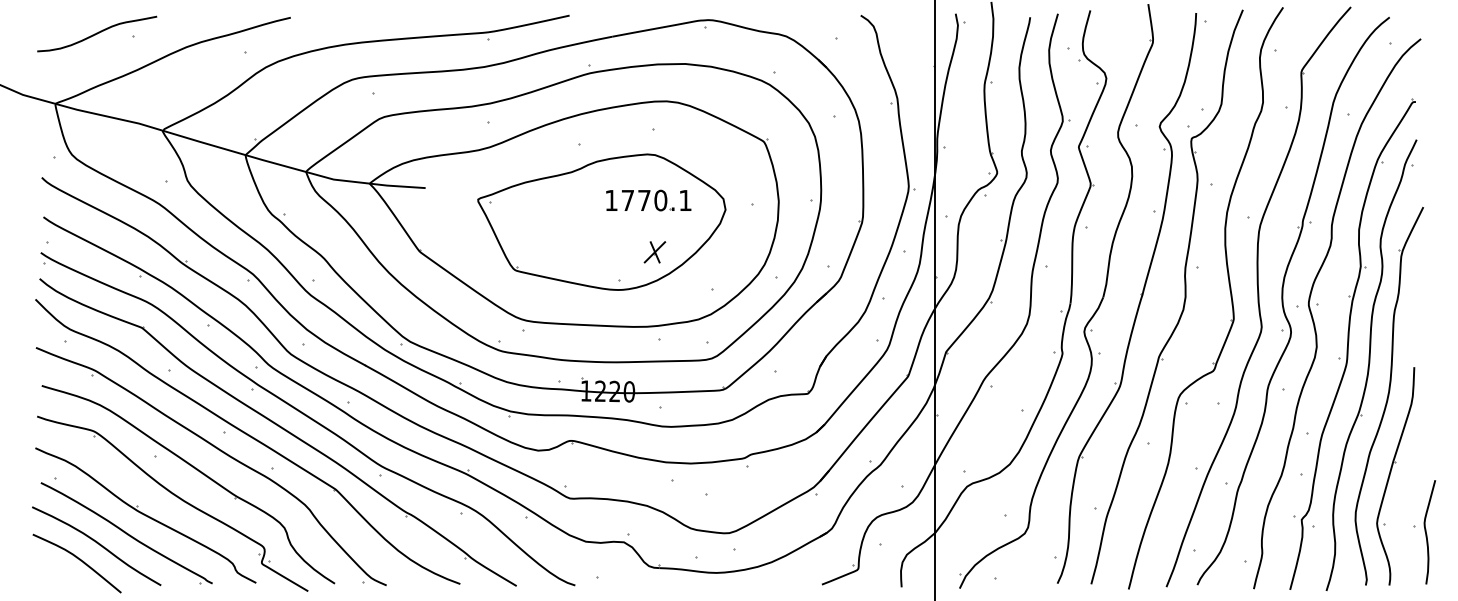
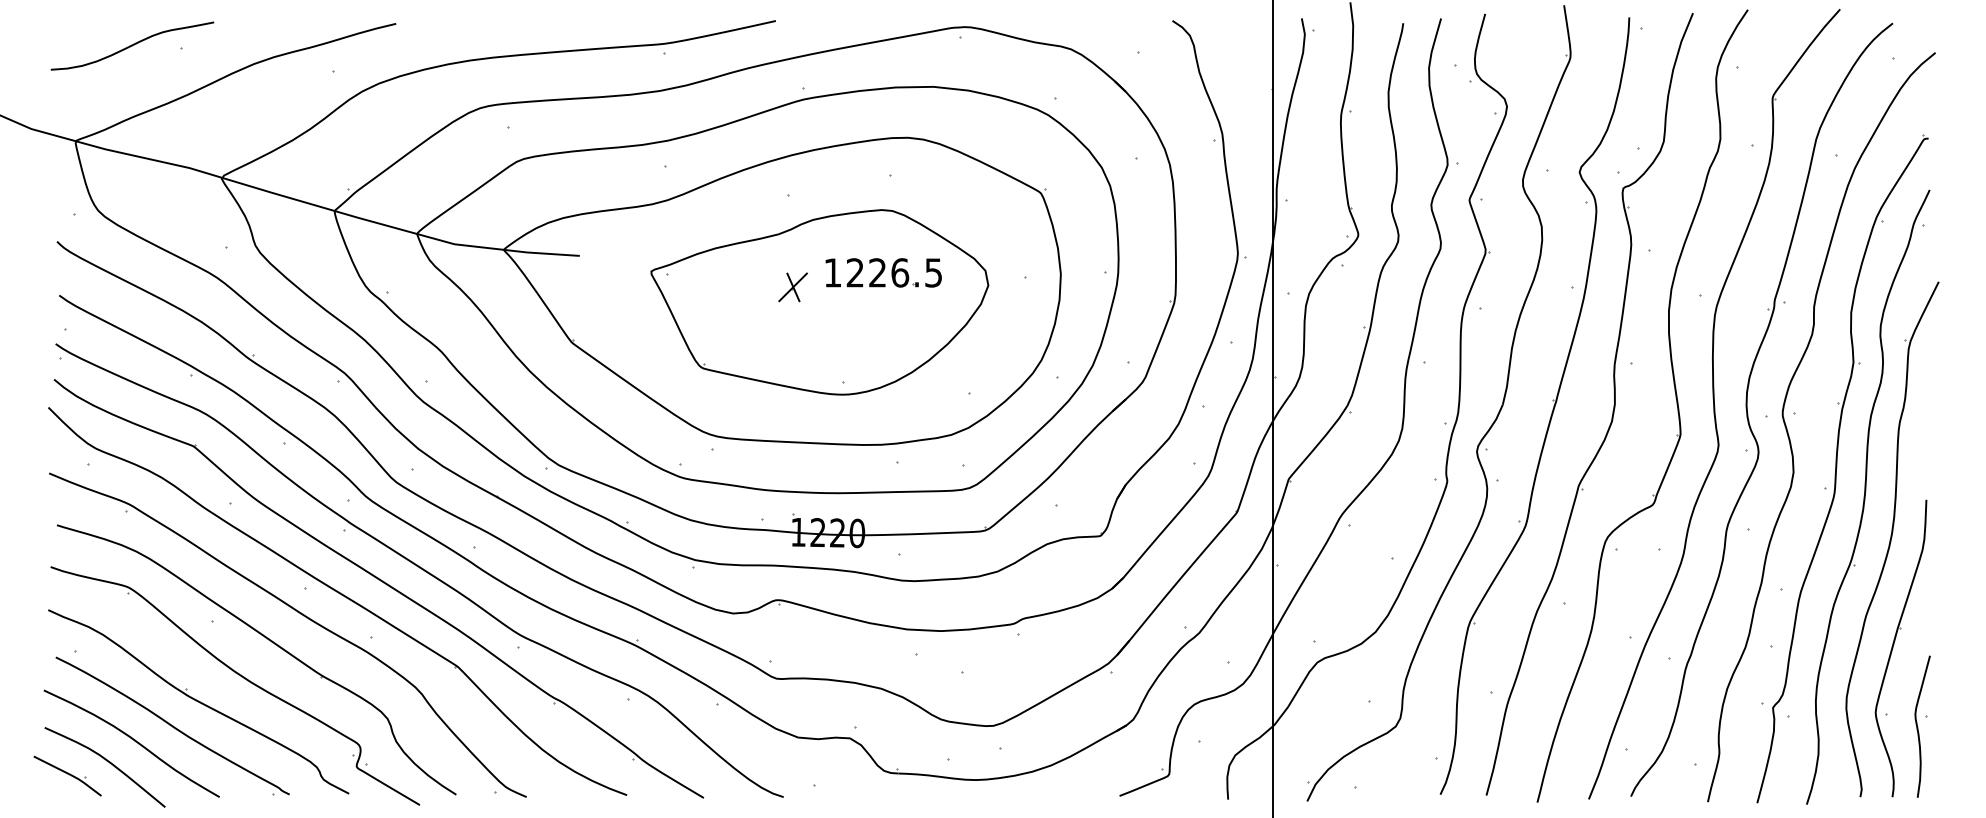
text: (655, 200) -> (893, 272), 1770.1 -> 1226.5
part: (654, 252) -> (792, 287), moved
curve: (1426, 532) -> (1918, 727), moved
part: (49, 569) -> (67, 775), added

